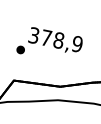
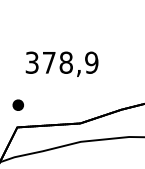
part: (20, 49) -> (17, 104), moved

